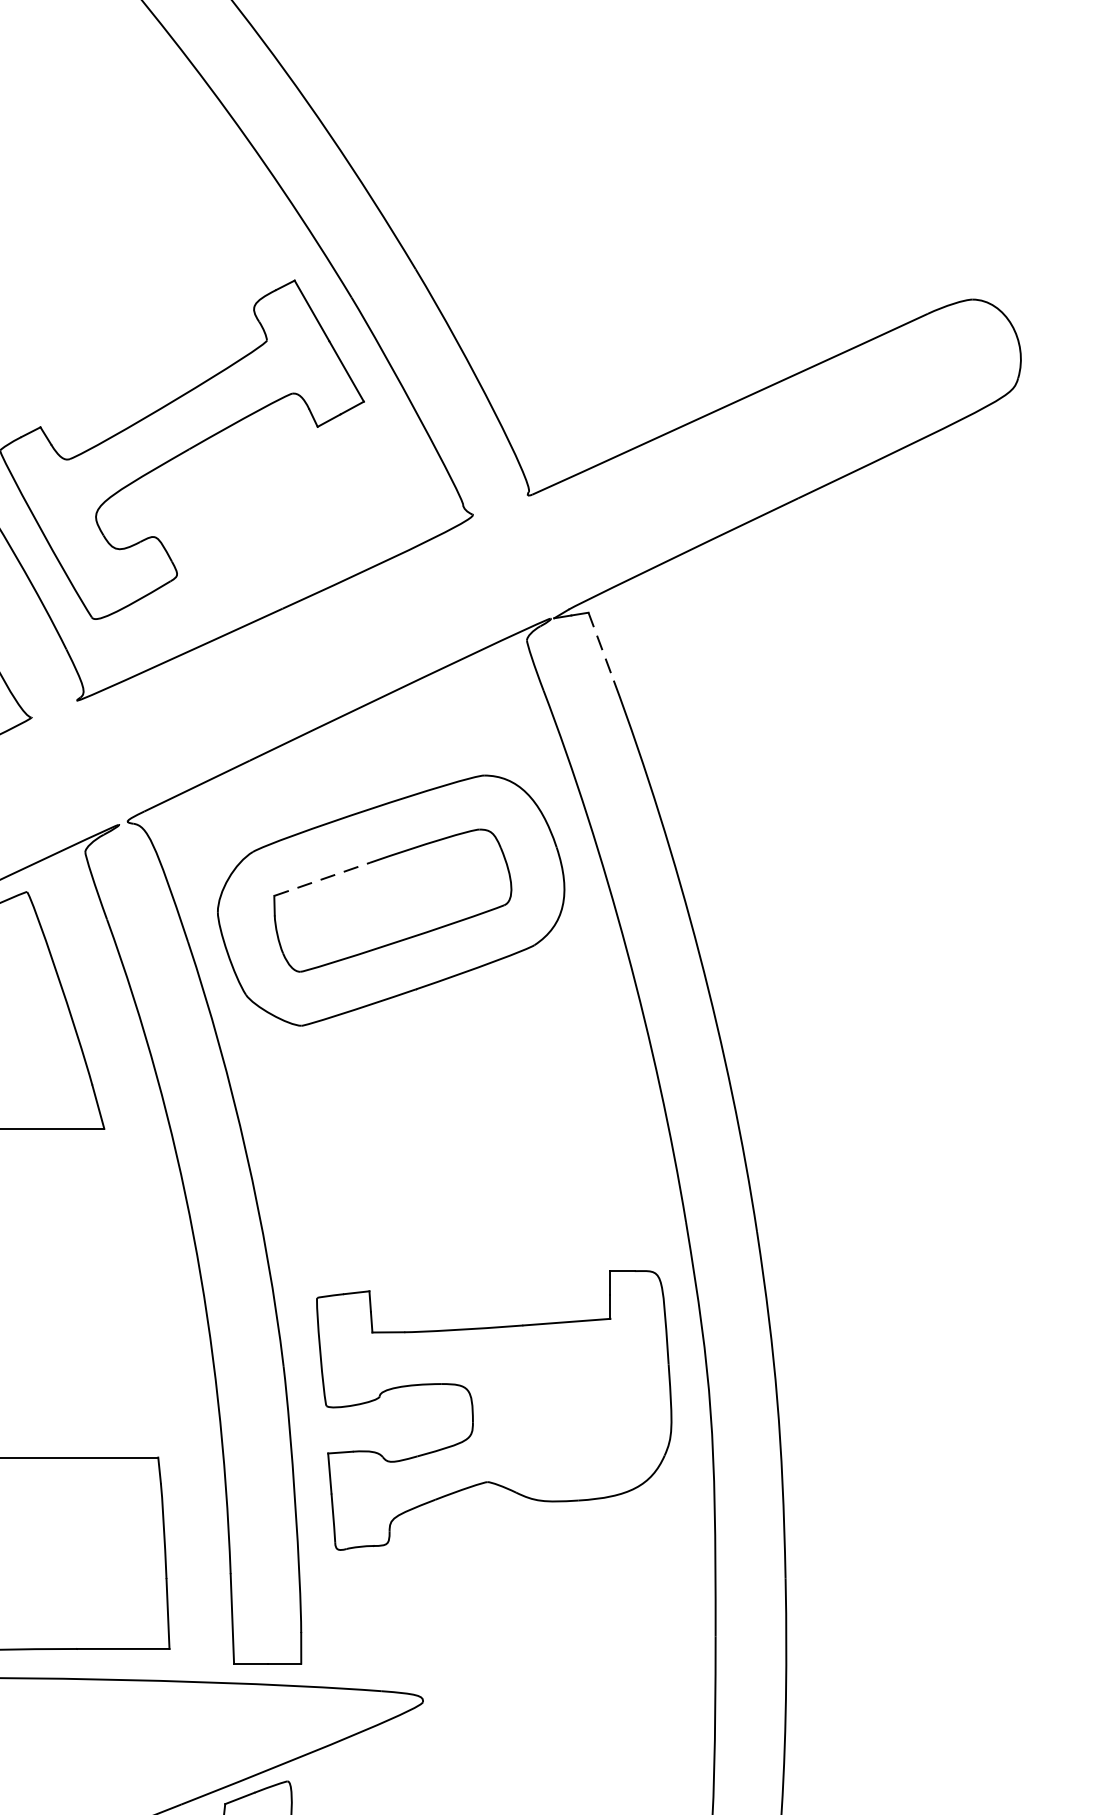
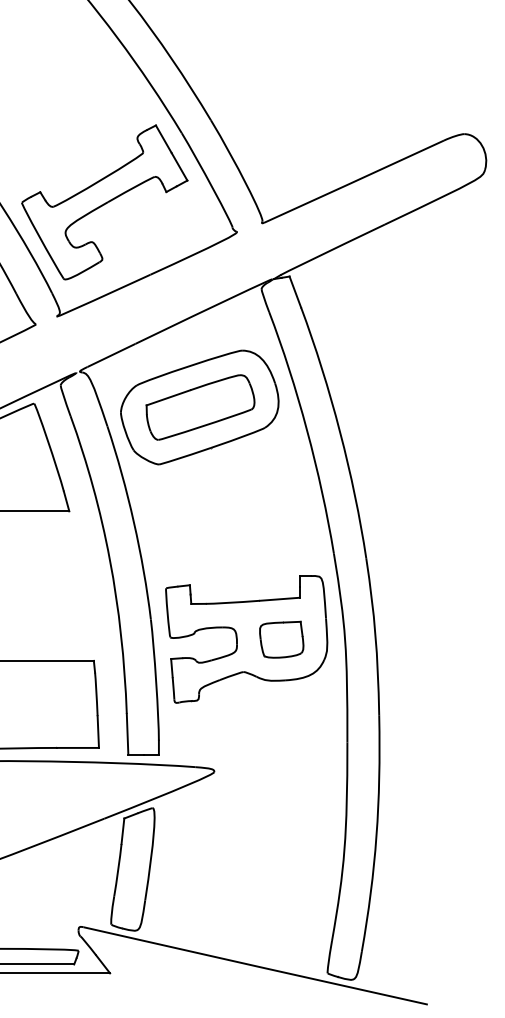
line: (601, 647) -> (295, 292), dashed -> solid
line: (322, 878) -> (168, 397), dashed -> solid
part: (570, 1410) -> (281, 639), added

